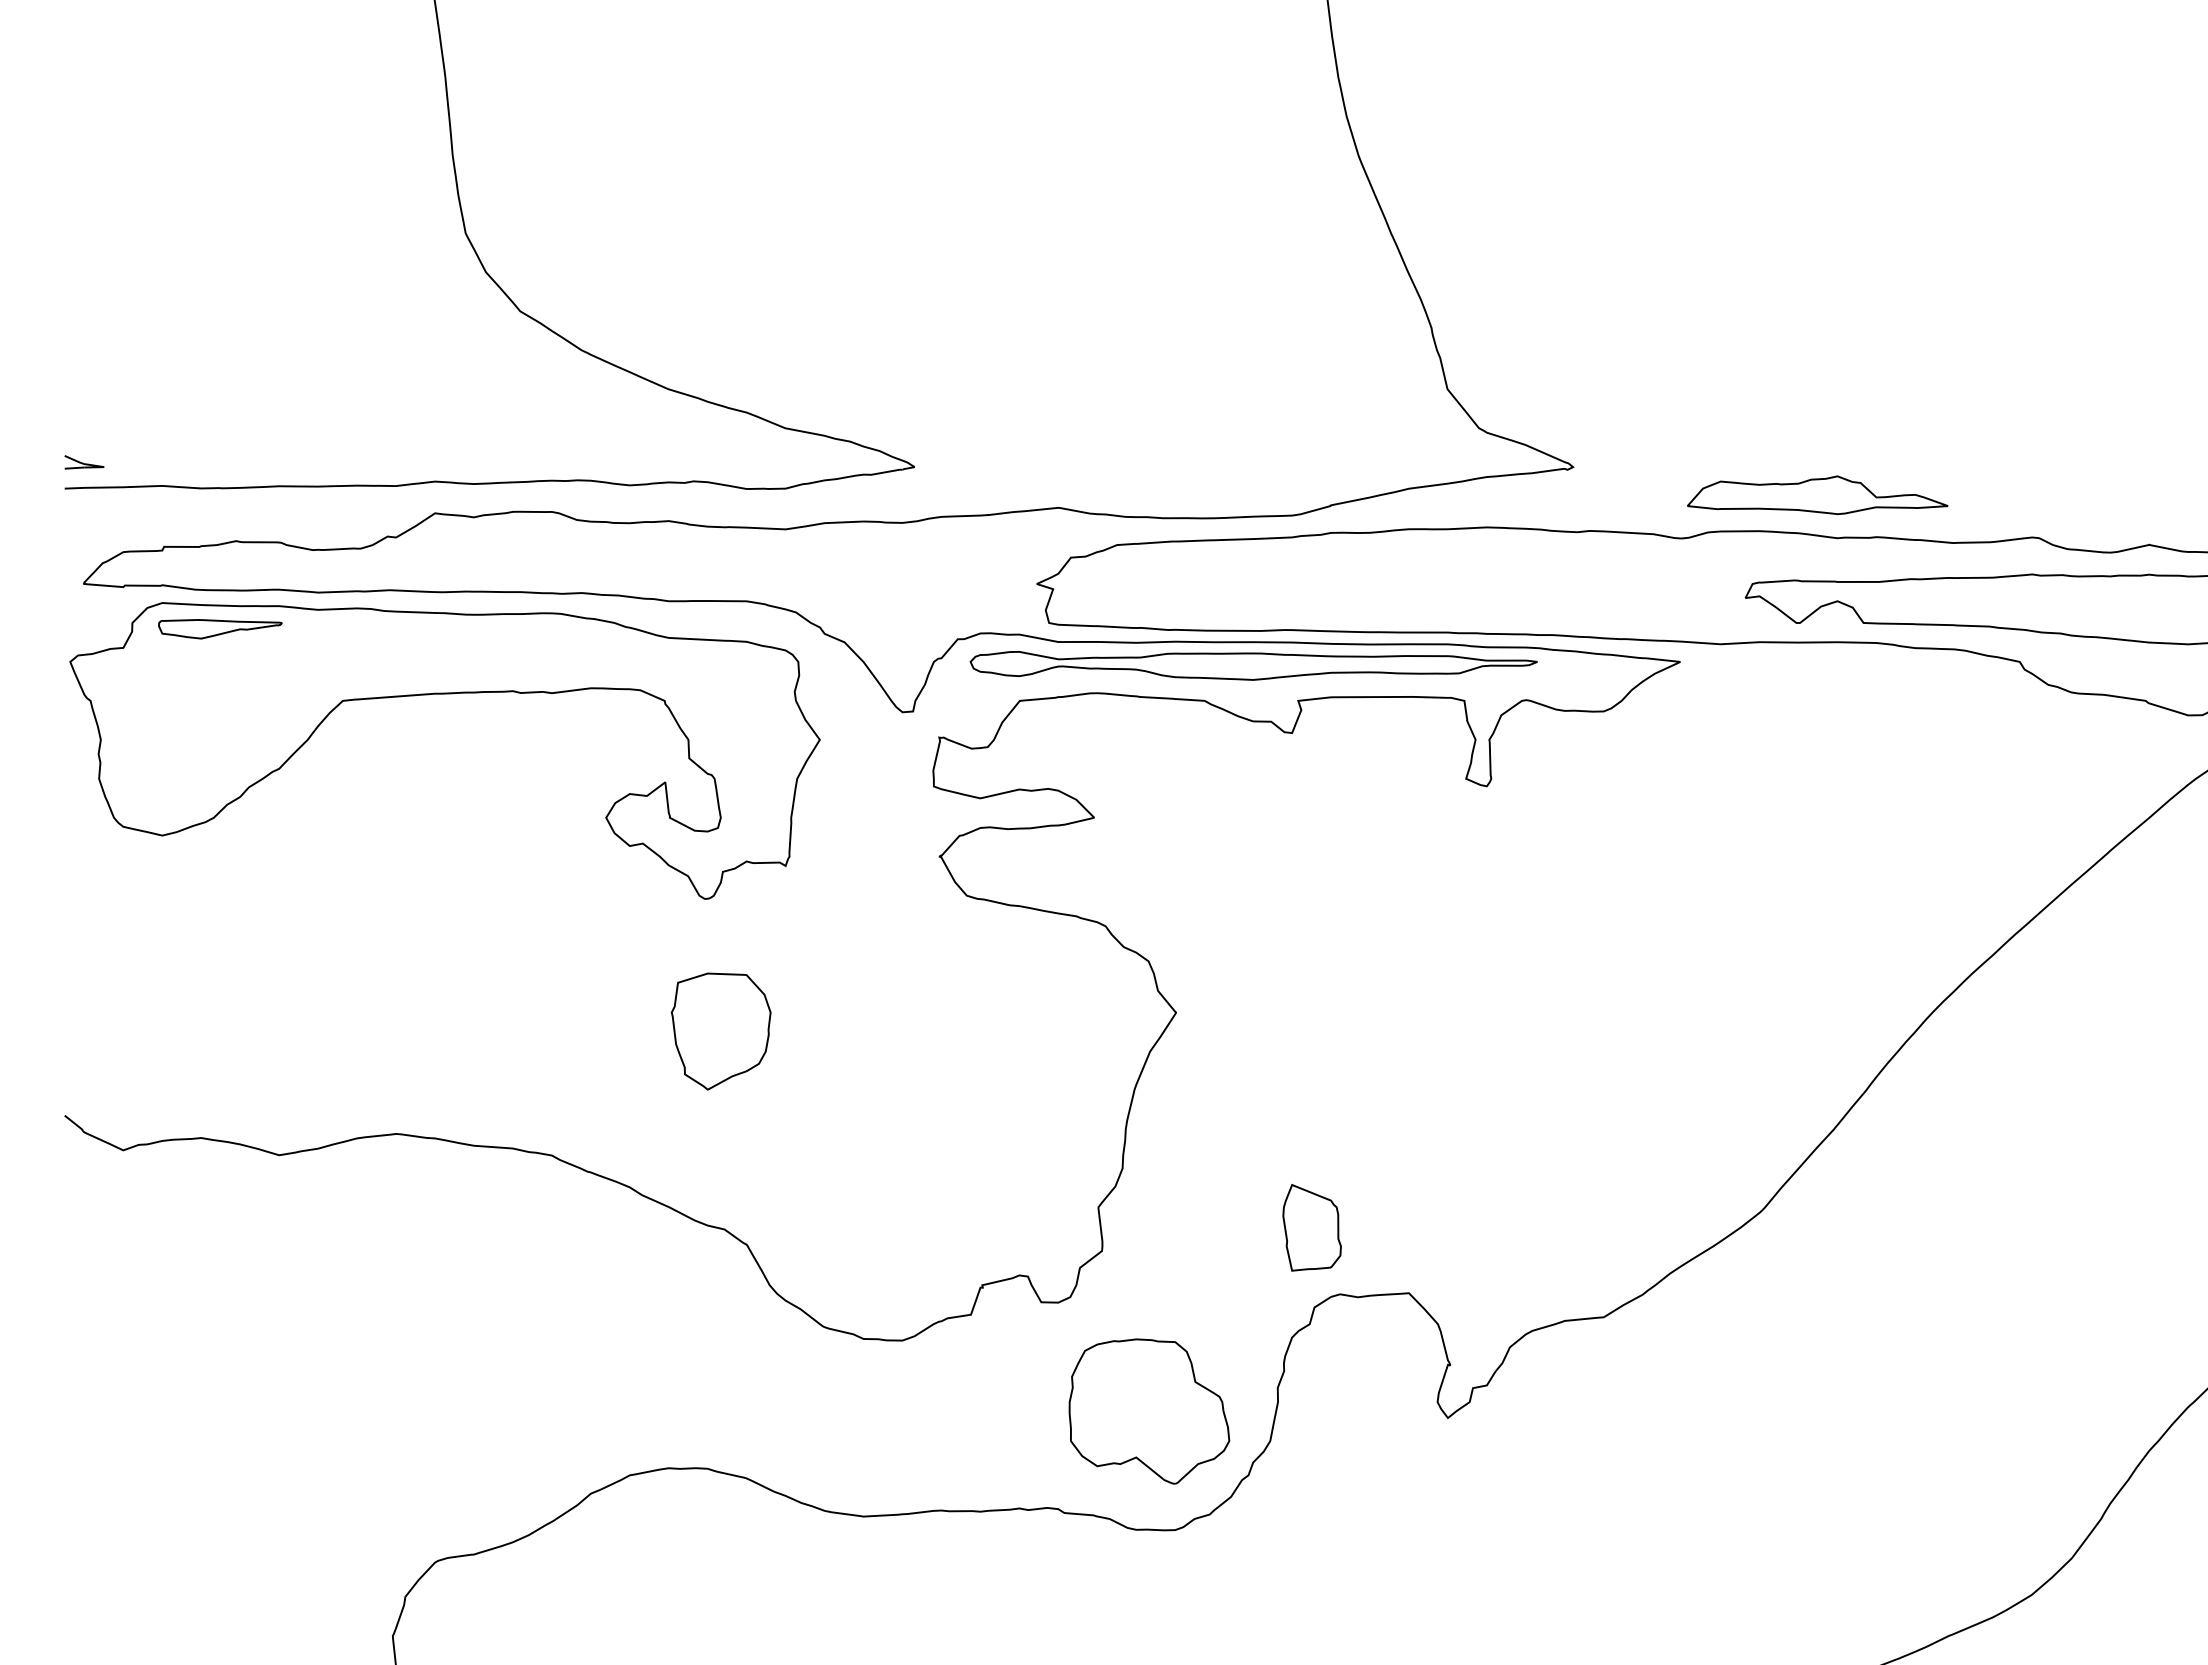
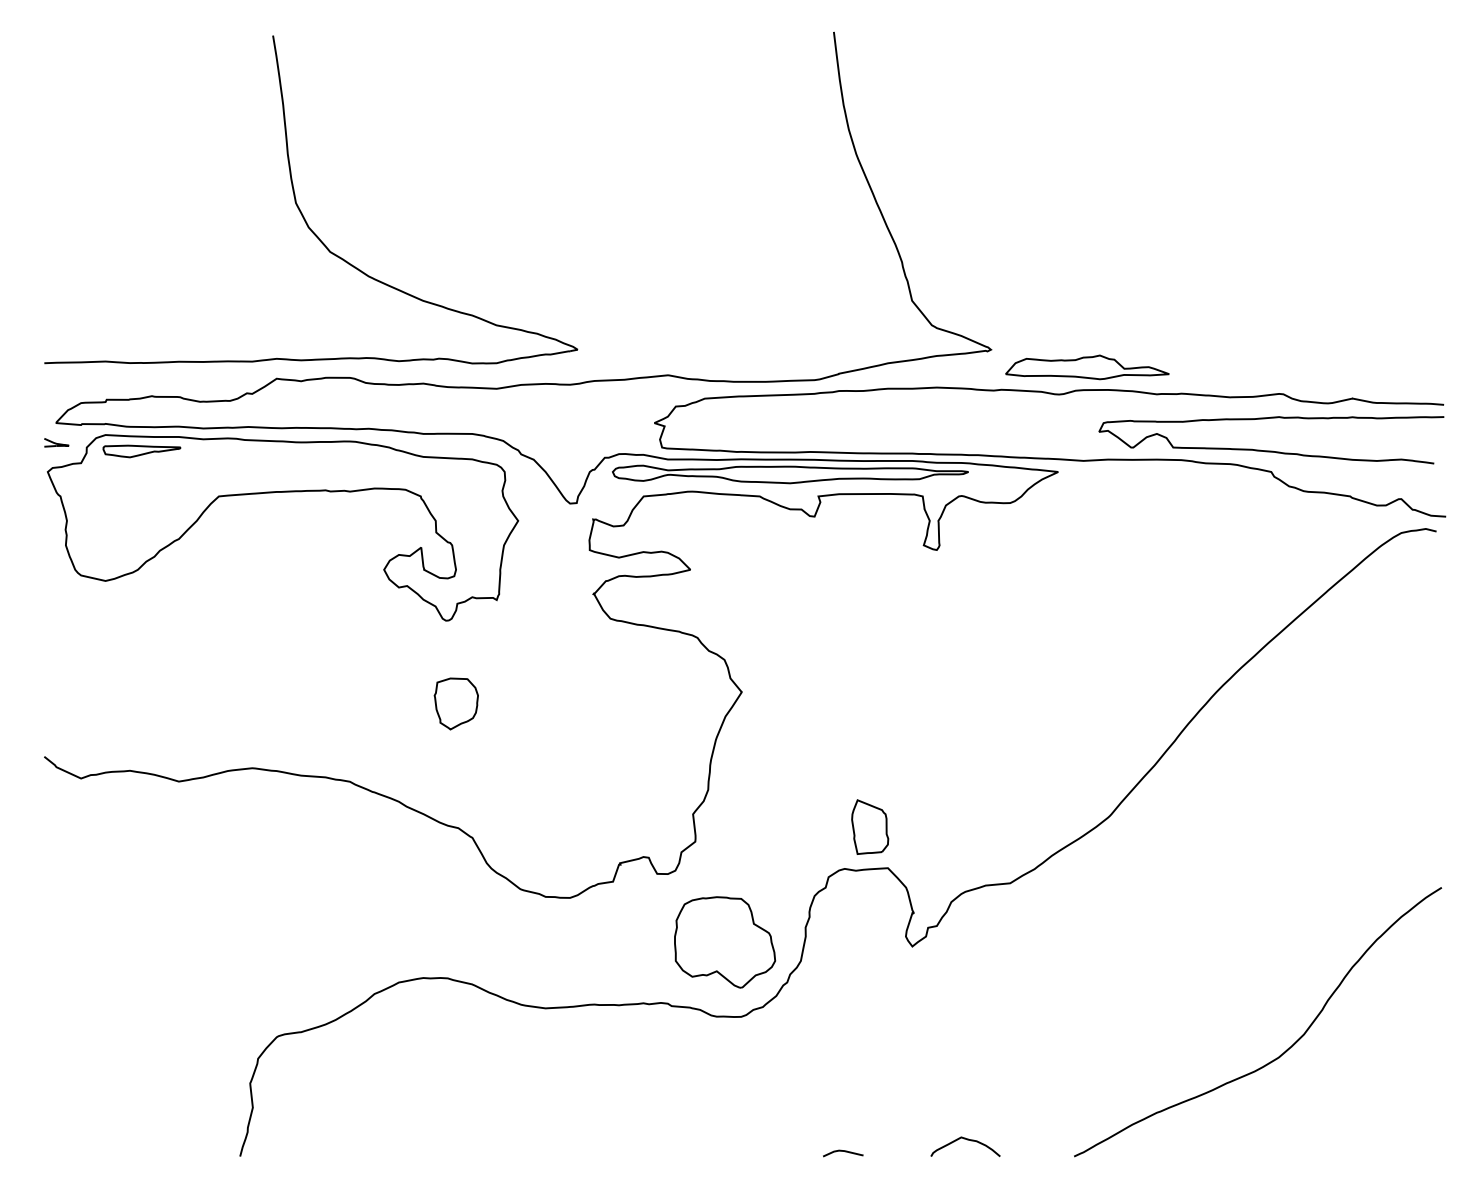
part: (84, 461) -> (56, 442), moved
part: (1817, 495) -> (1087, 367), moved
part: (721, 1030) -> (456, 703), size x0.7
part: (1312, 1226) -> (870, 826), moved

